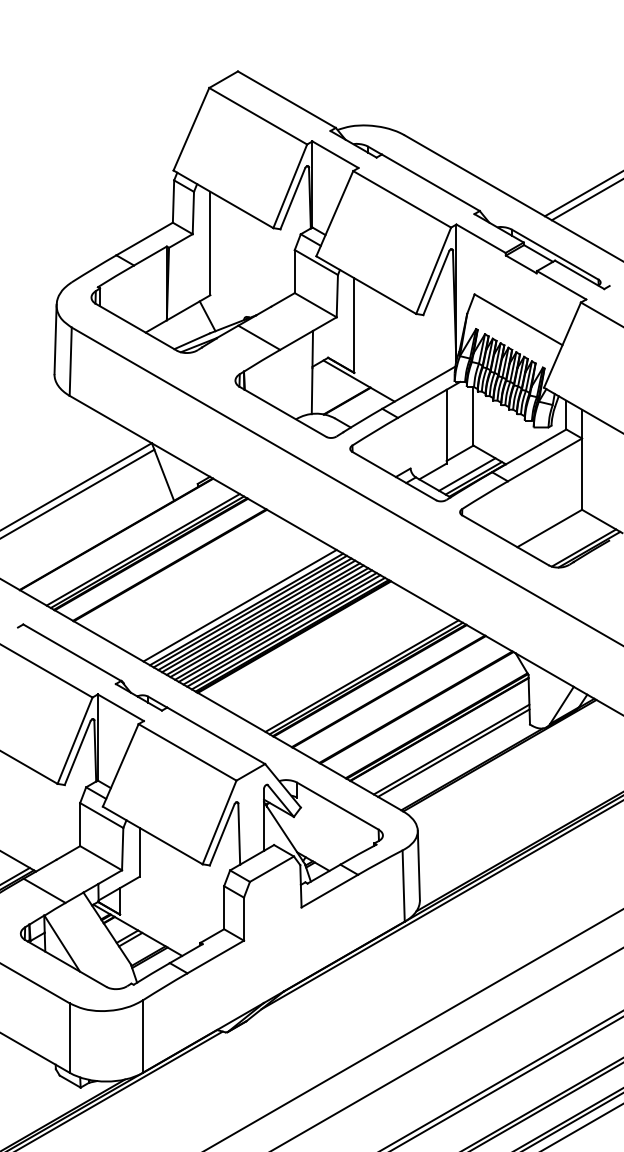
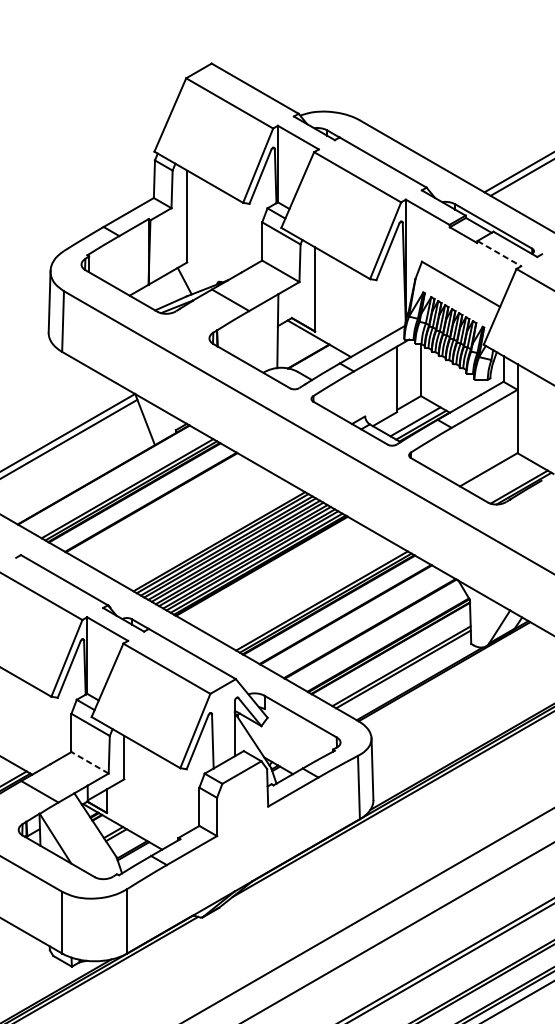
line: (562, 285) -> (500, 253), solid -> dashed
line: (239, 605) -> (213, 538), removed
line: (100, 857) -> (89, 762), solid -> dashed

